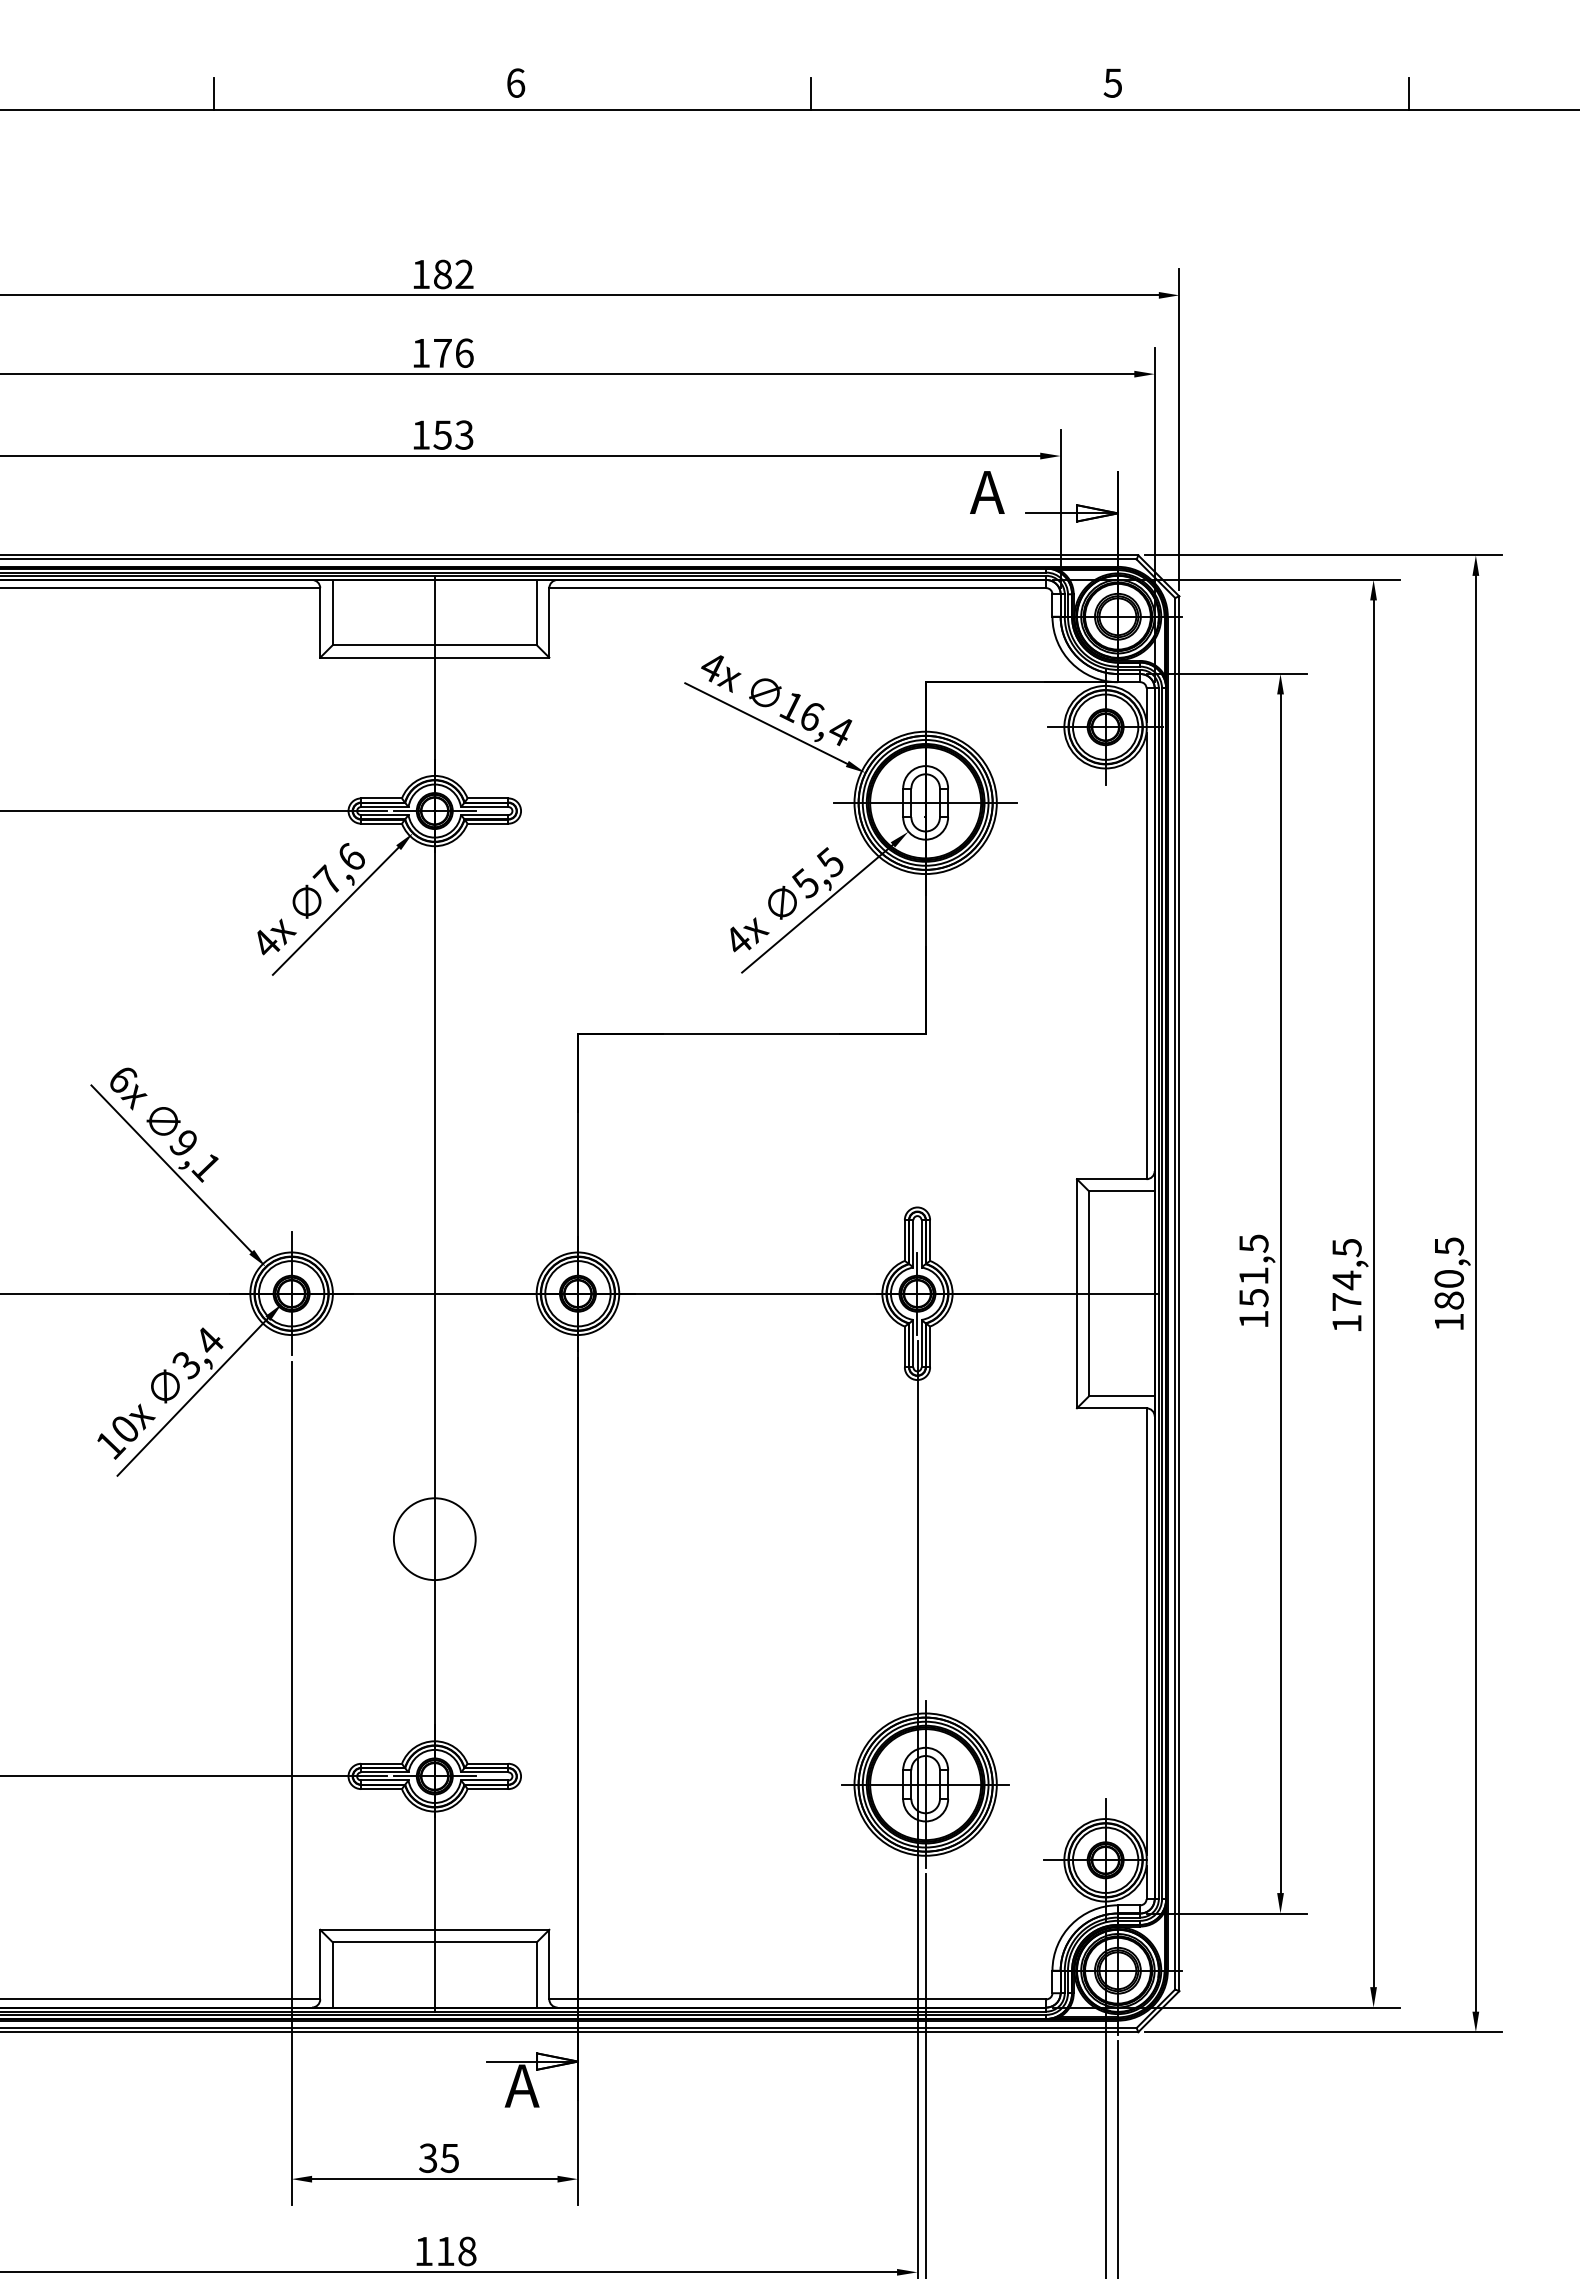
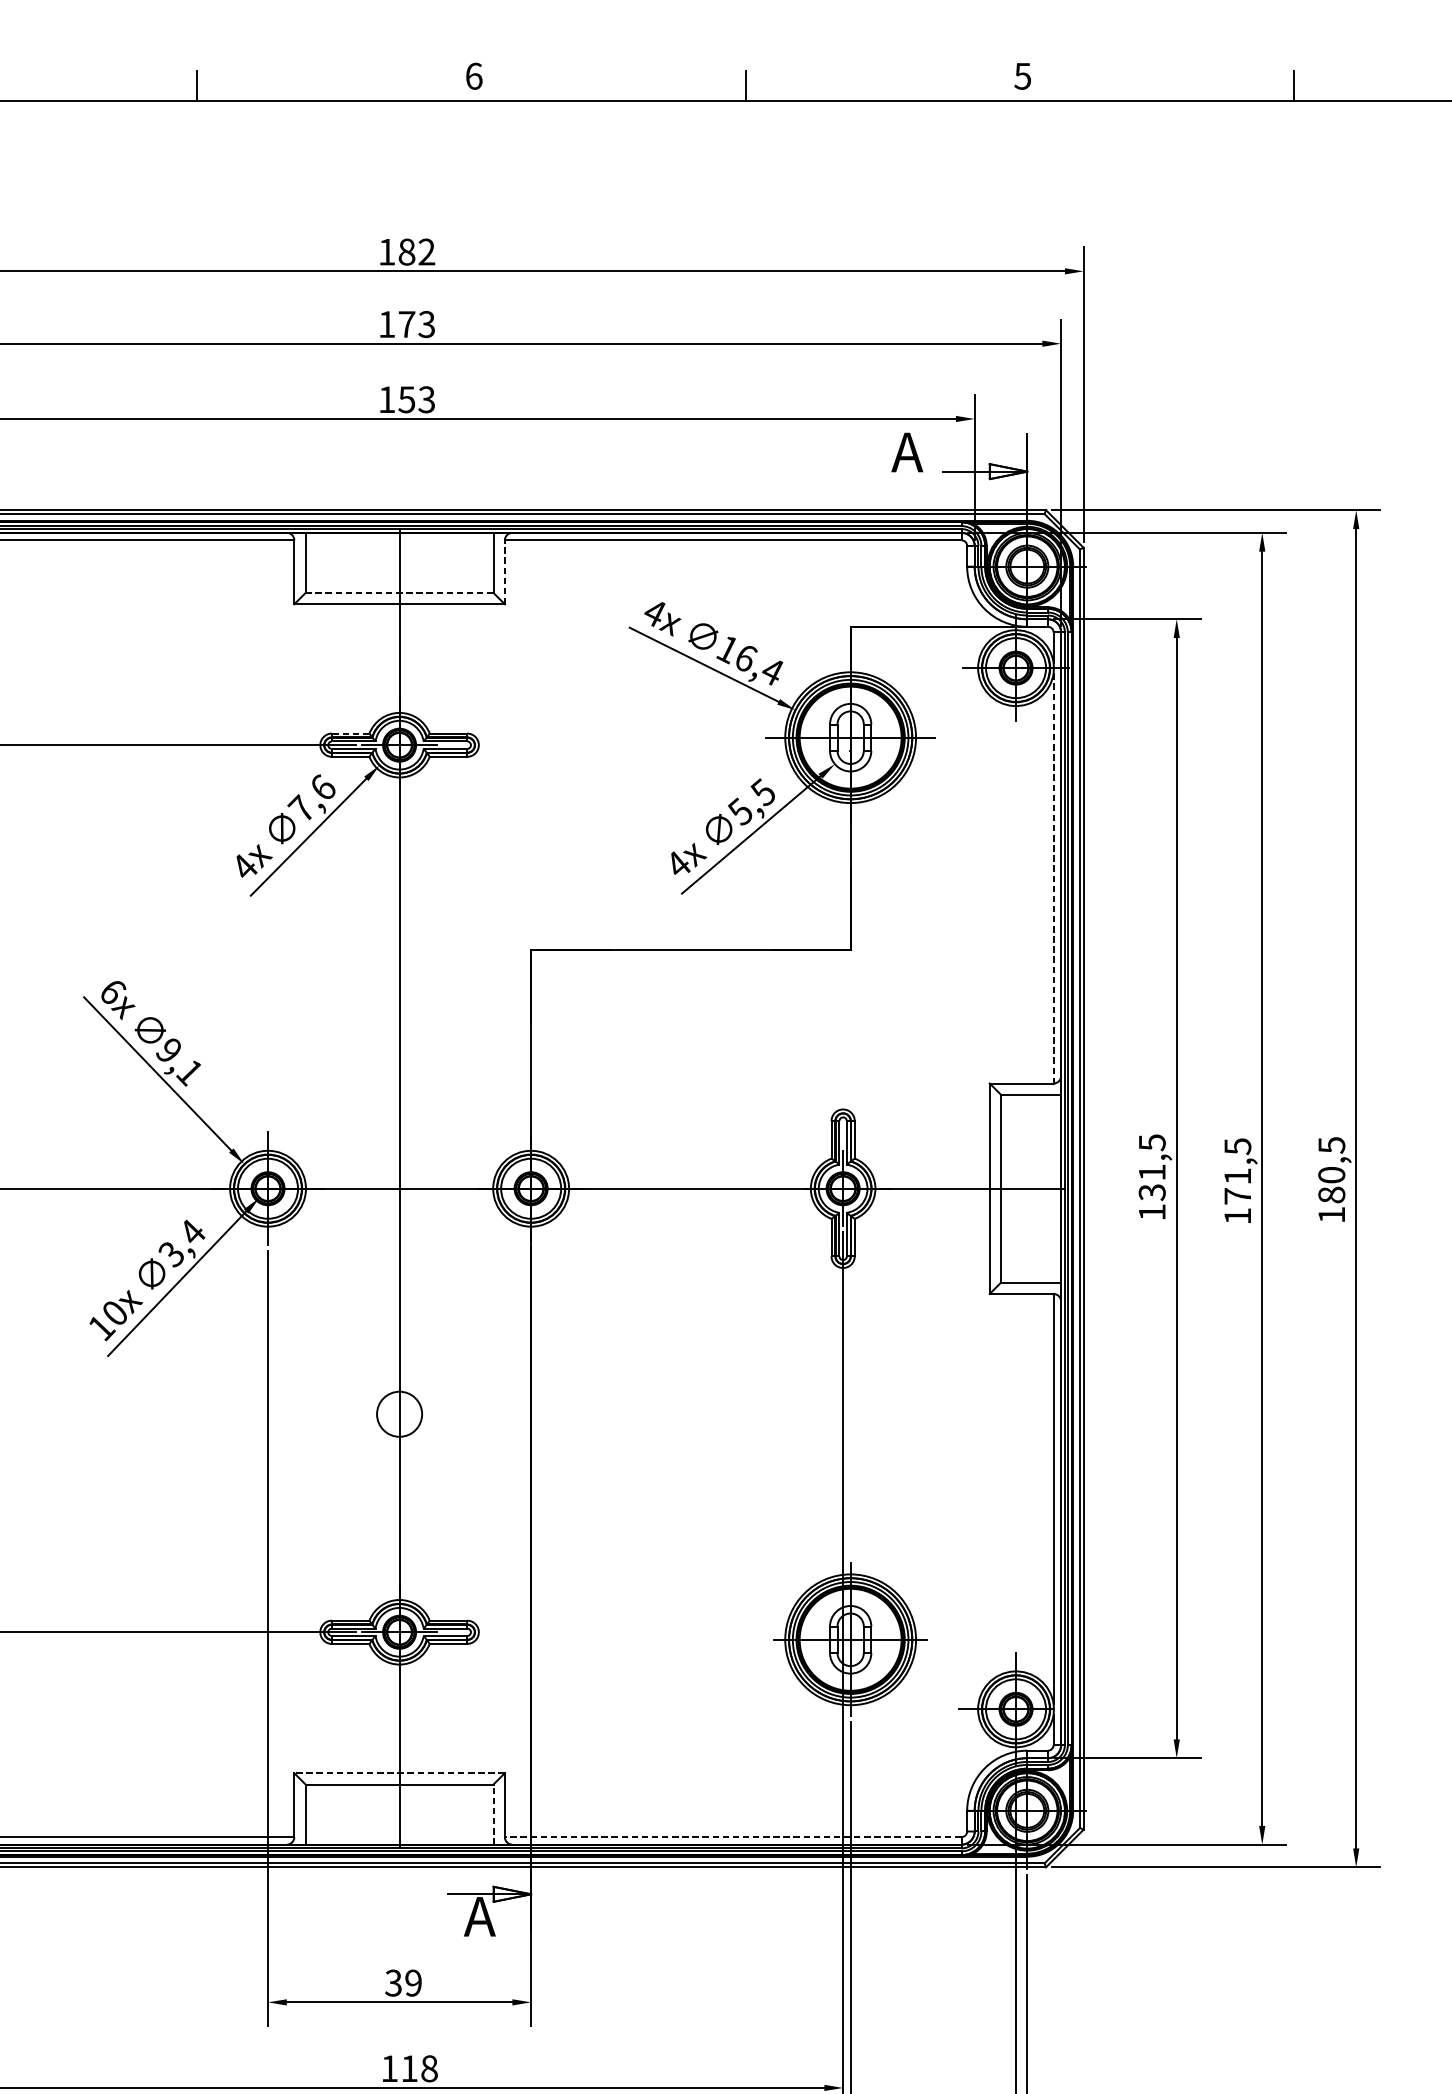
text: (464, 352) -> (426, 323), 176 -> 173
line: (549, 622) -> (505, 571), solid -> dashed
line: (434, 645) -> (399, 593), solid -> dashed
line: (381, 798) -> (350, 733), solid -> dashed
line: (1146, 956) -> (1053, 878), solid -> dashed
text: (1346, 1280) -> (1237, 1176), 174,5 -> 171,5
text: (1253, 1297) -> (1151, 1192), 151,5 -> 131,5
circle: (434, 1539) -> (399, 1414), size x0.6
line: (434, 1929) -> (399, 1772), solid -> dashed
line: (537, 1974) -> (493, 1814), solid -> dashed
line: (797, 1999) -> (732, 1837), solid -> dashed
text: (449, 2157) -> (413, 1982), 35 -> 39

